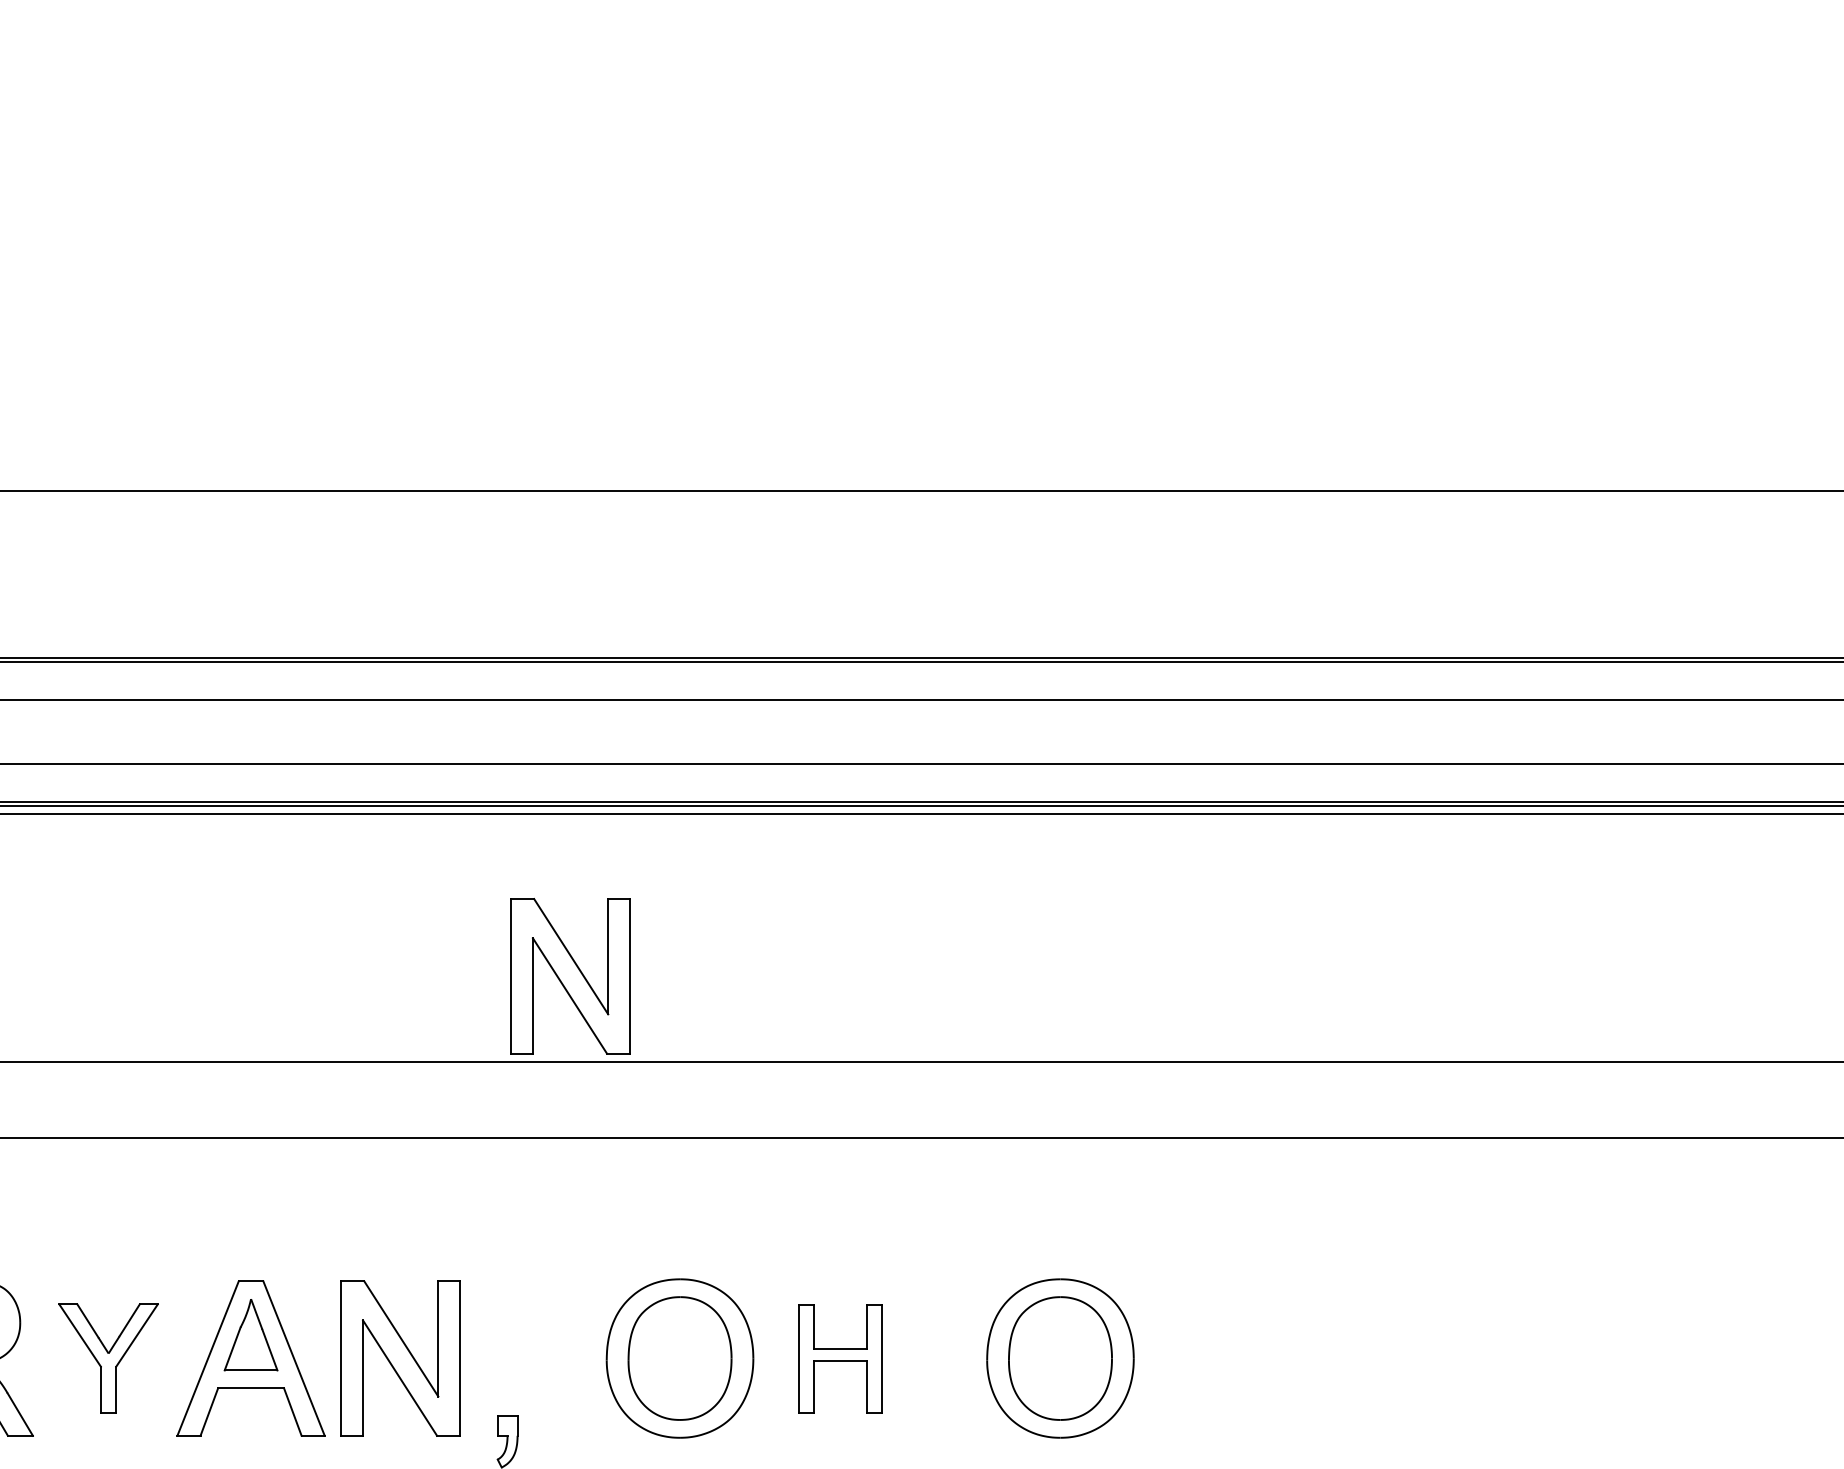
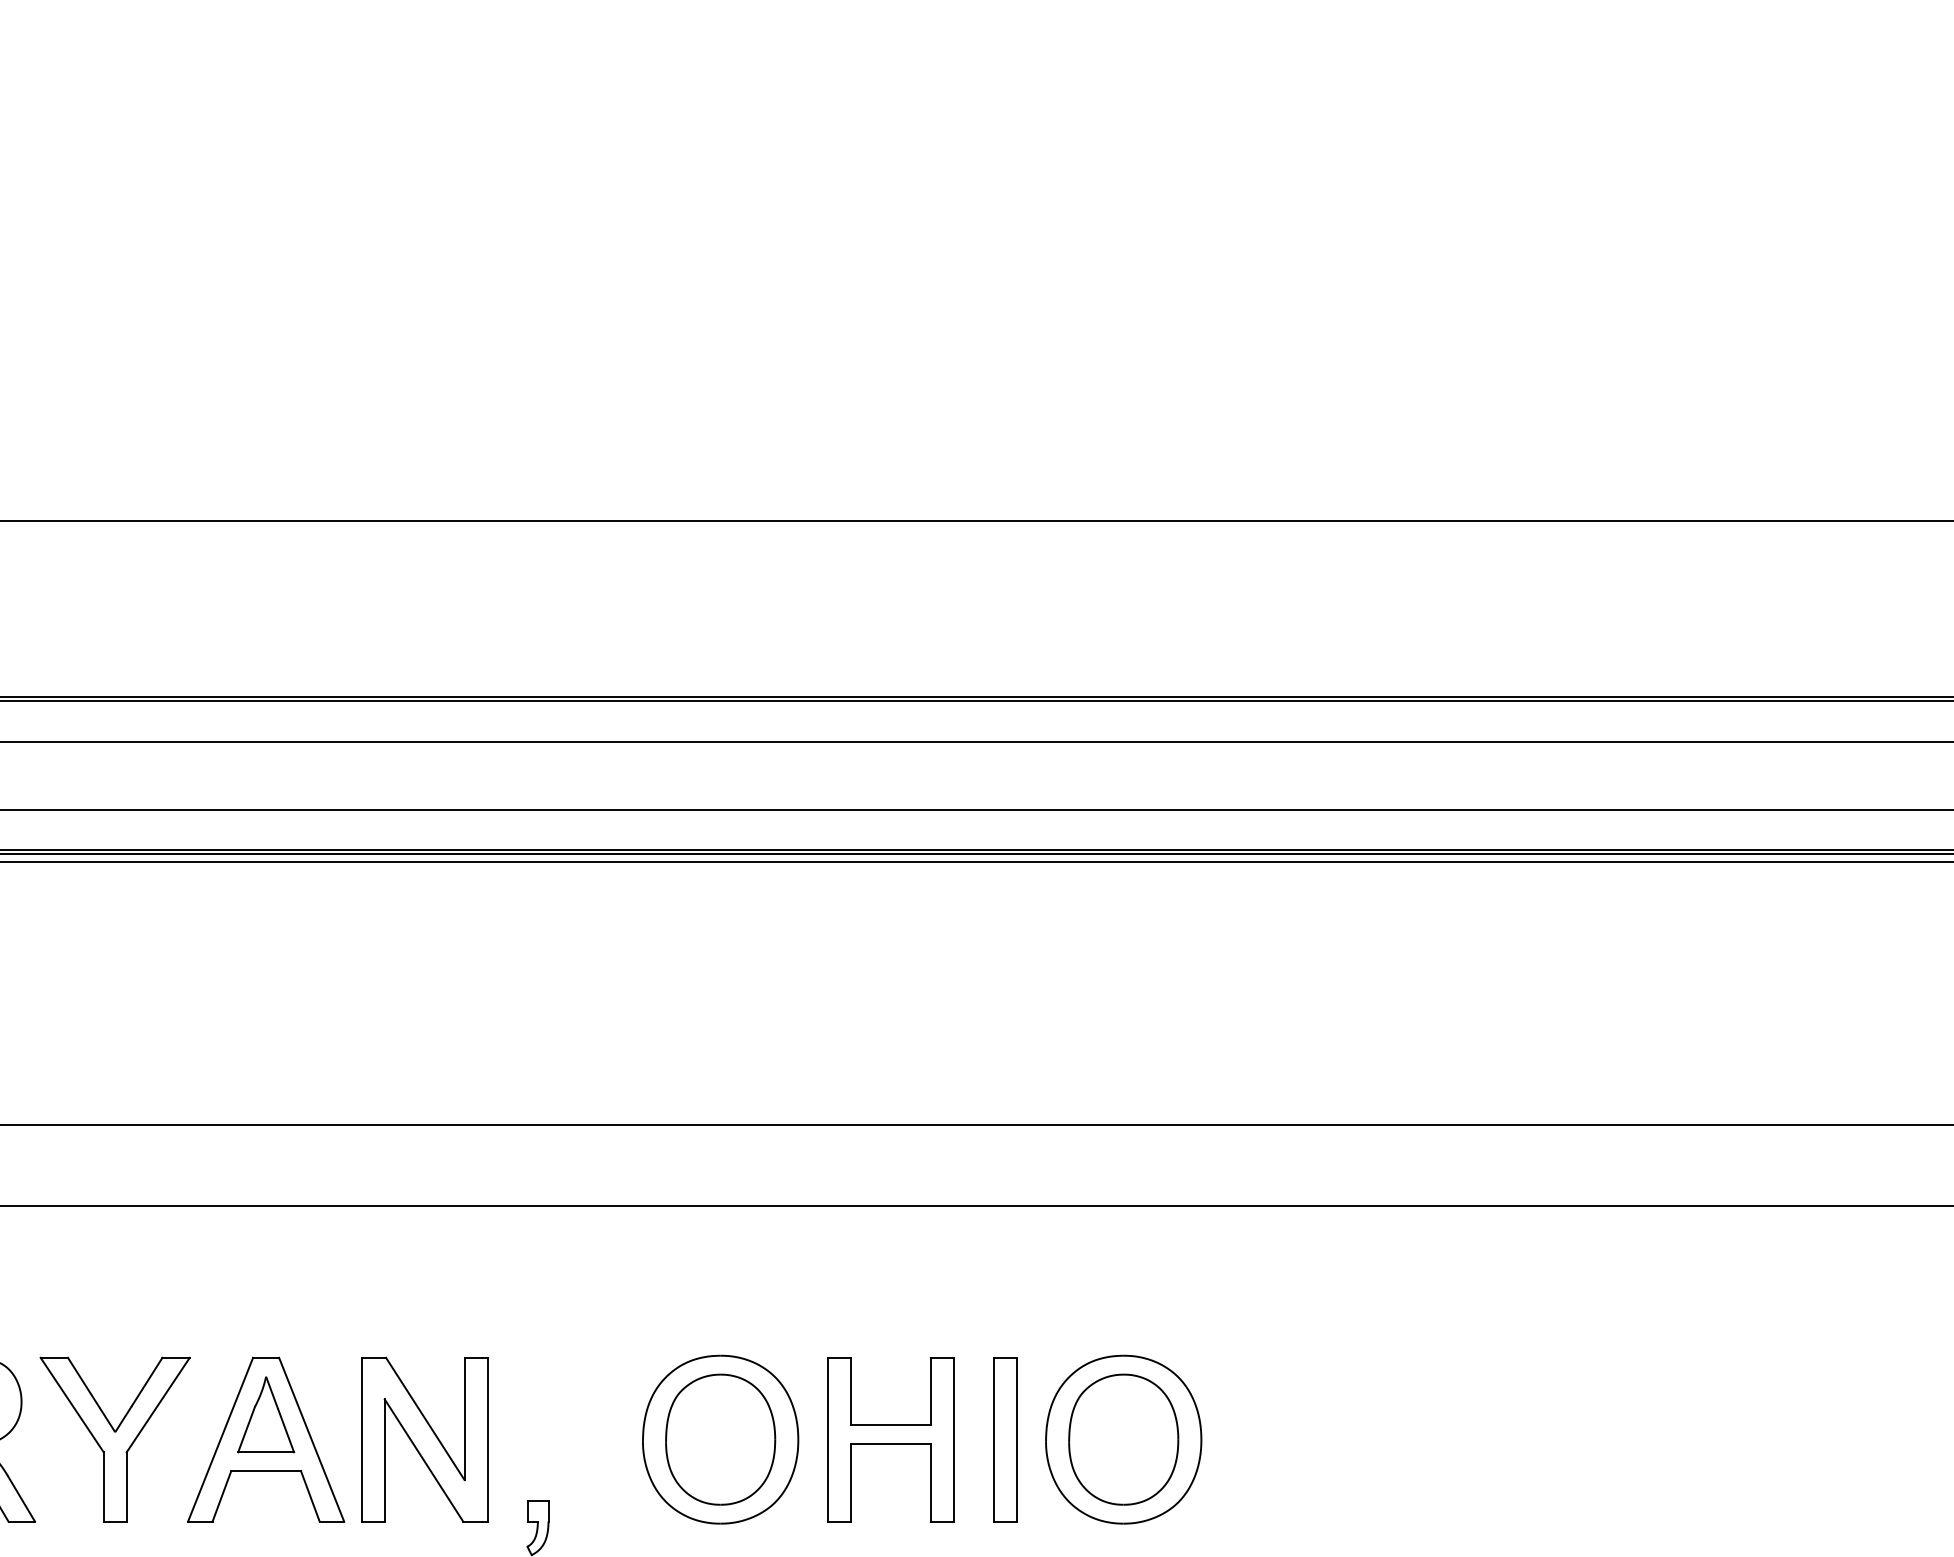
part: (570, 976) -> (604, 1034), removed
part: (107, 1358) -> (114, 1439), size x1.43
part: (840, 1358) -> (890, 1439), size x1.43
part: (948, 1358) -> (1005, 1439), added

